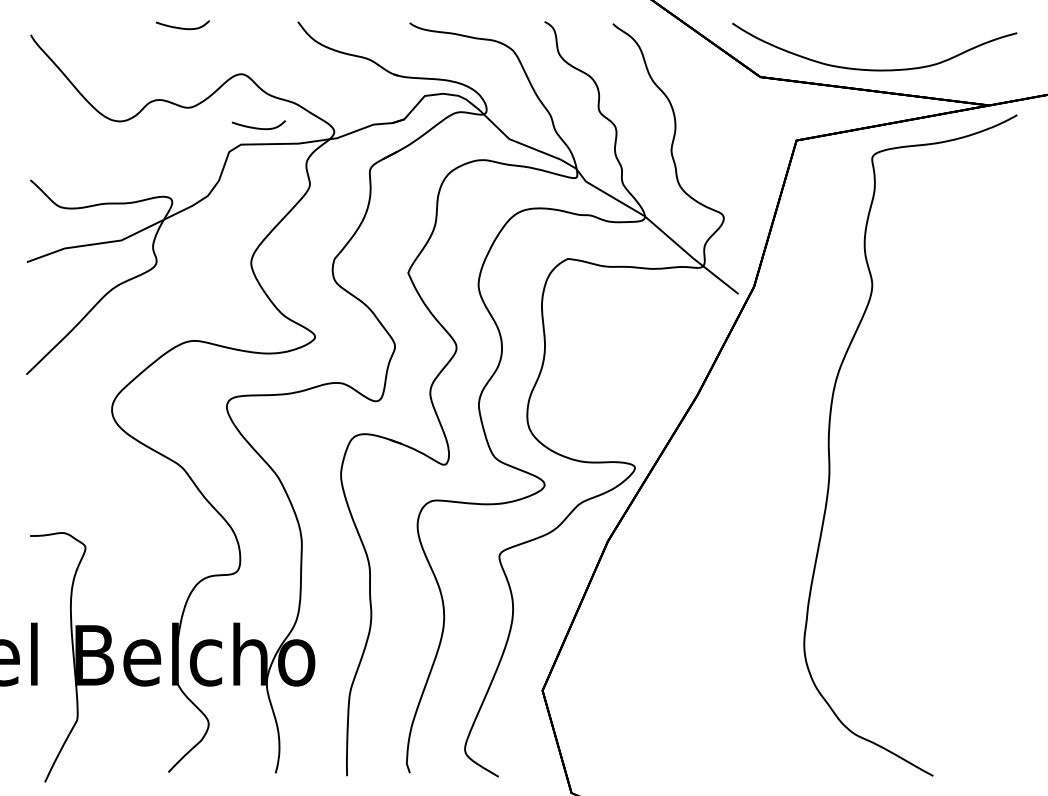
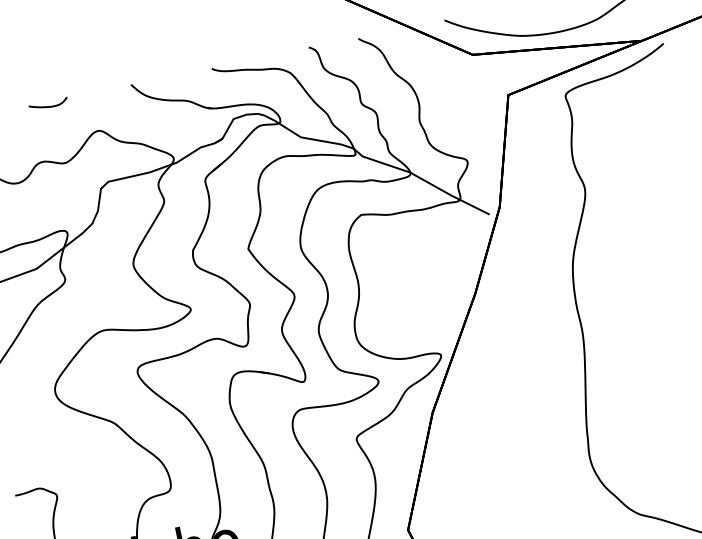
curve: (258, 127) -> (118, 166), removed

